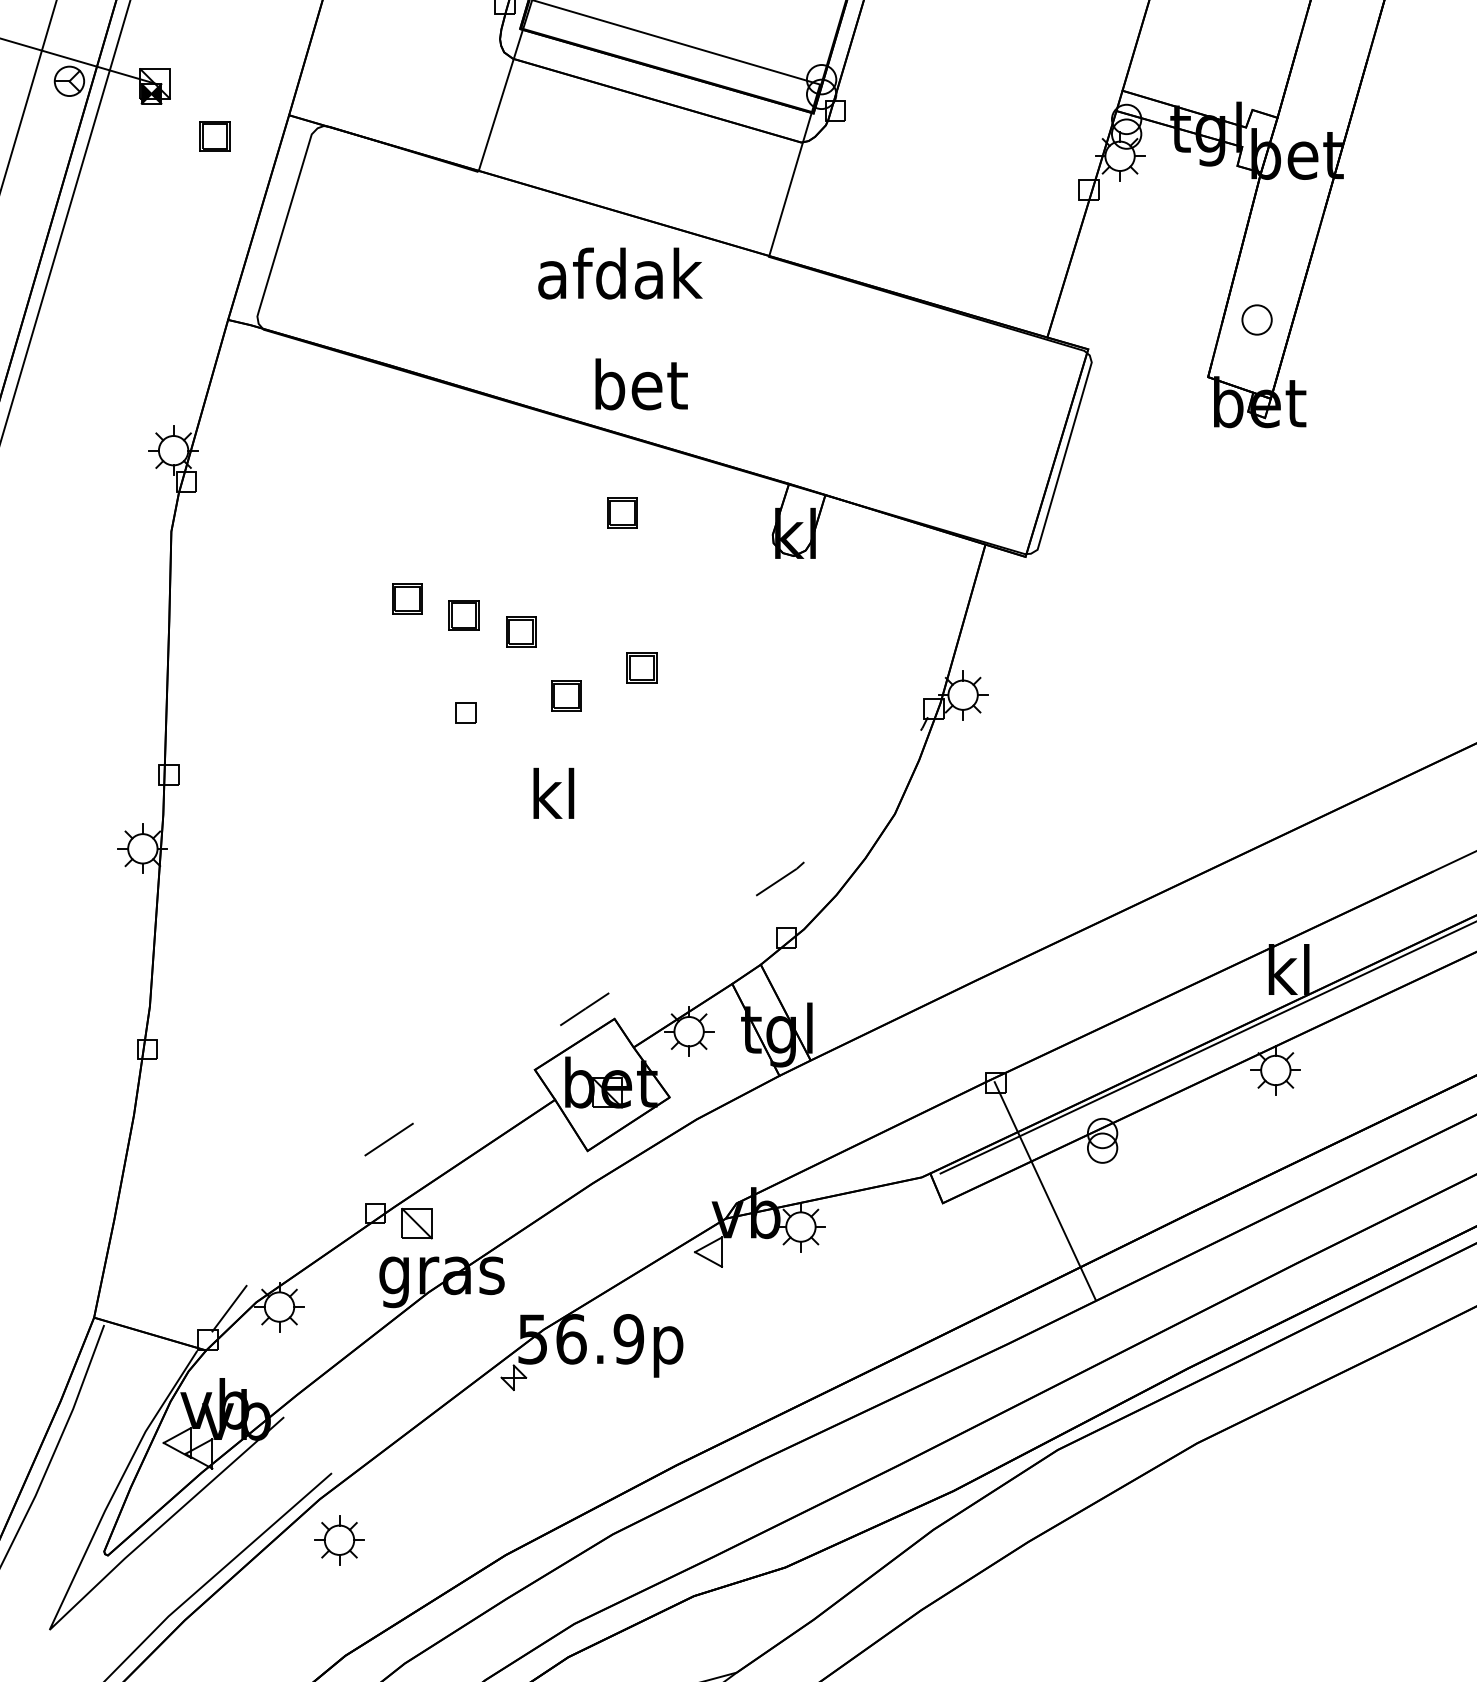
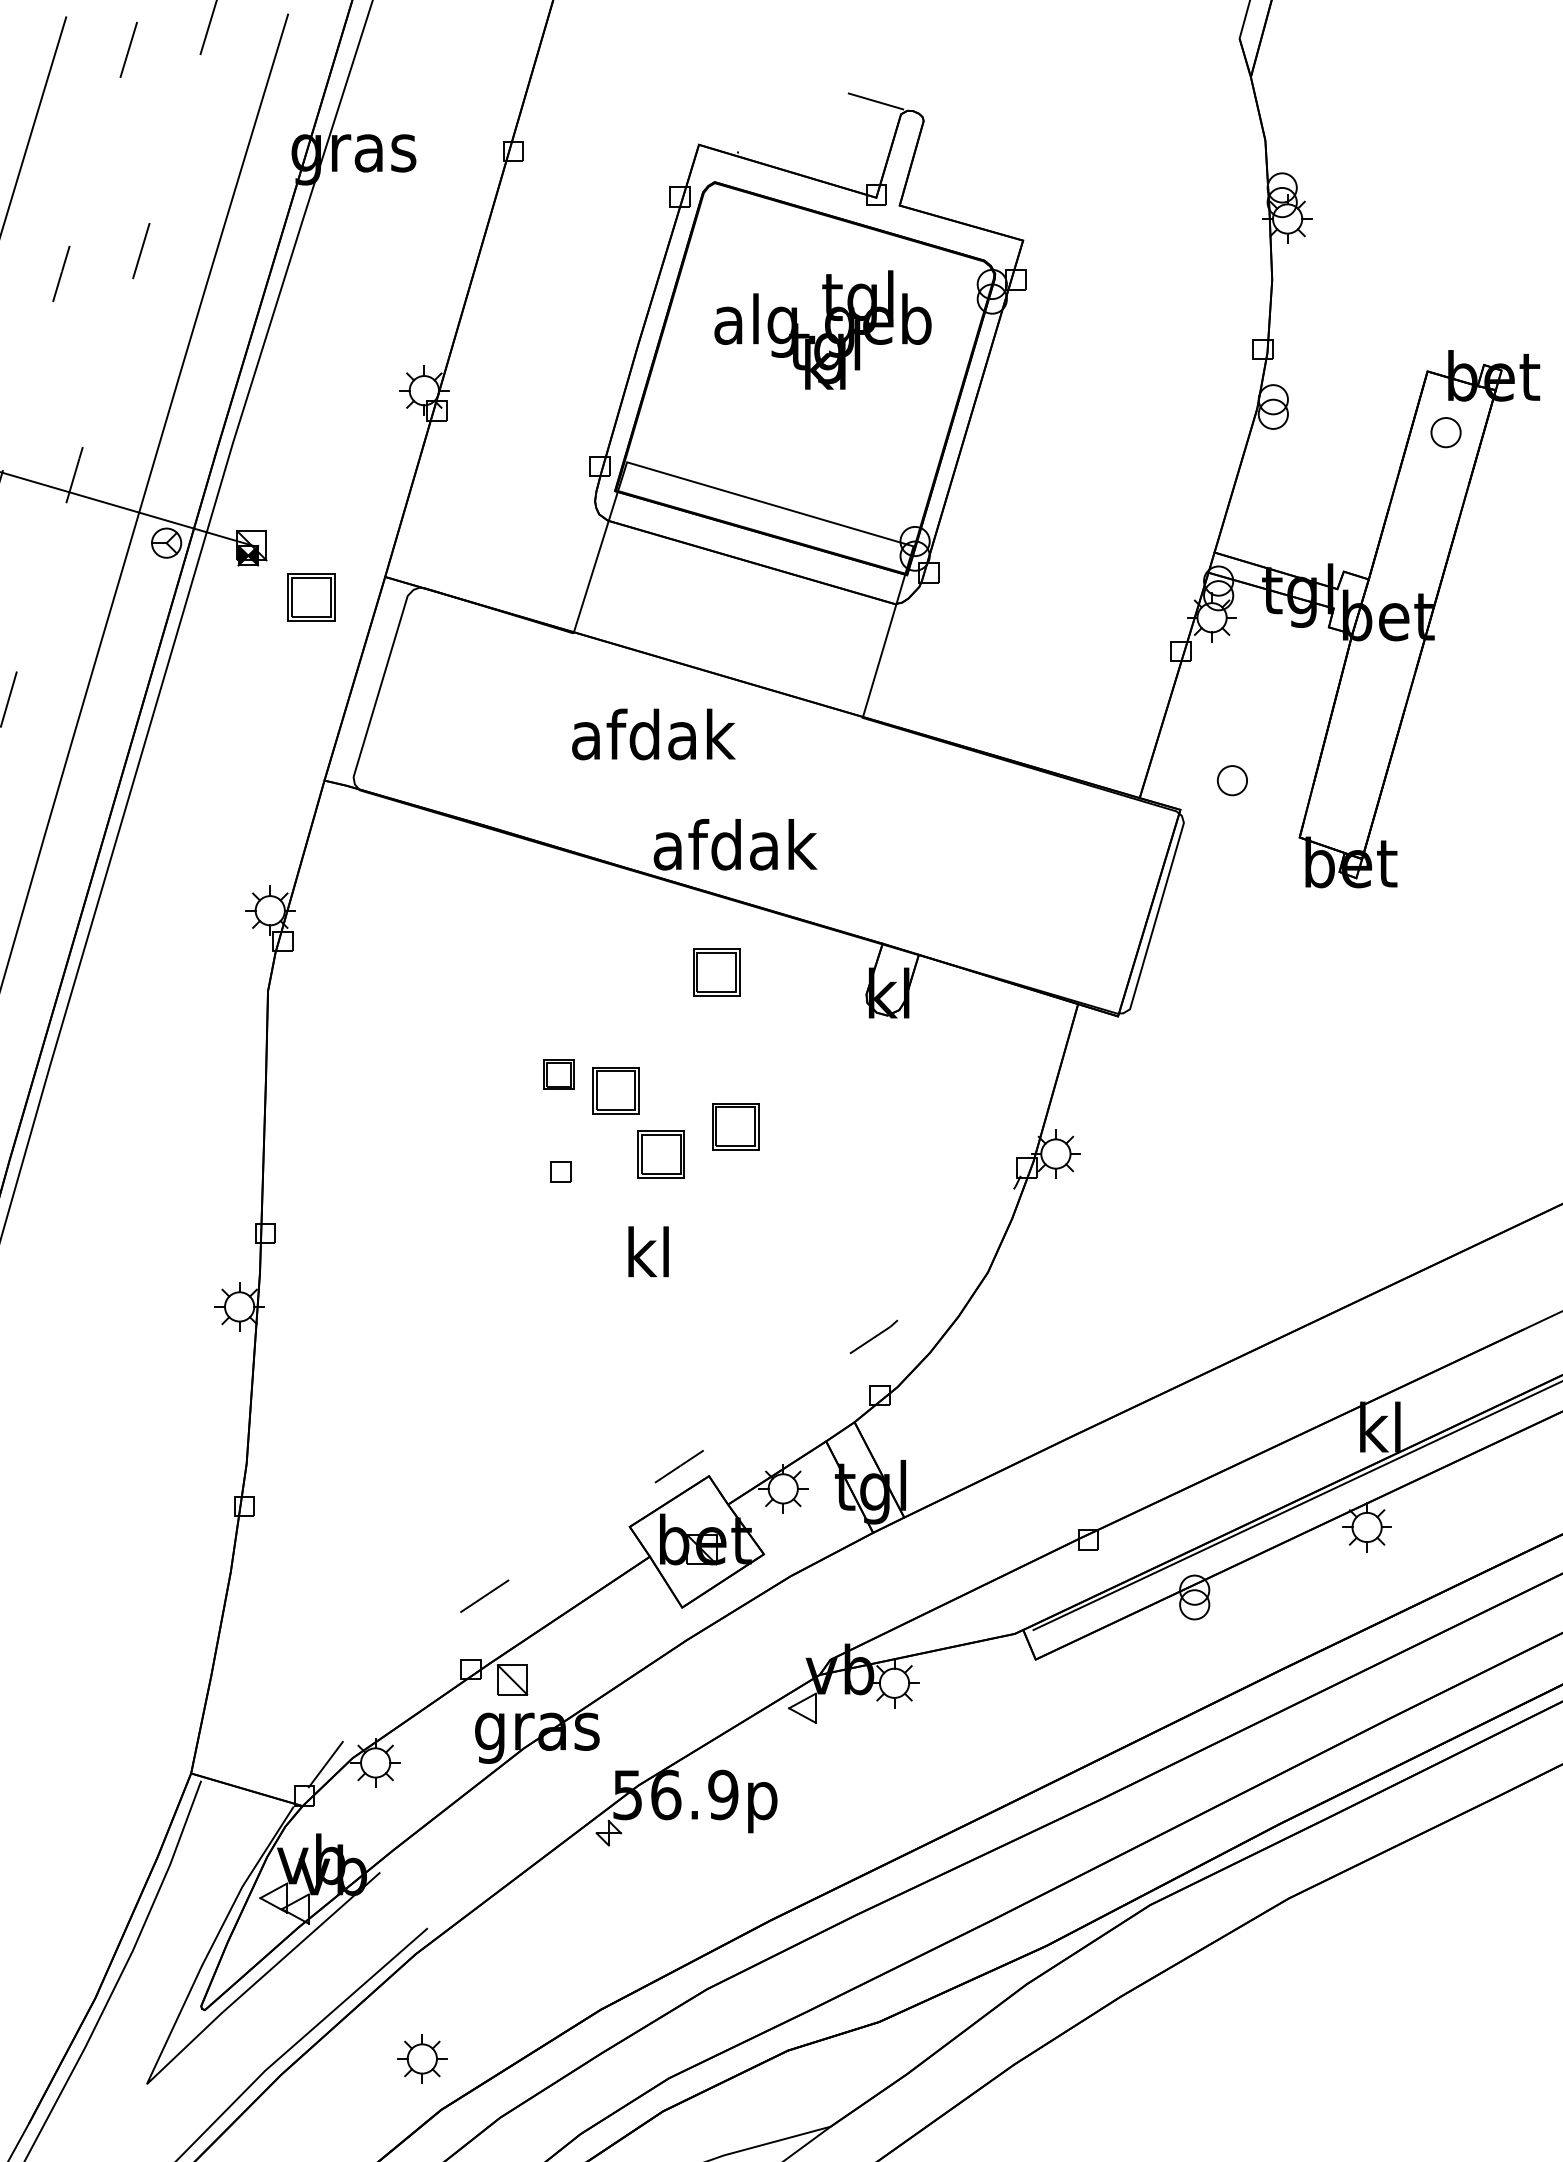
part: (215, 135) -> (311, 597), size x1.6
text: (620, 273) -> (653, 734), moved
part: (1257, 319) -> (1232, 780), moved
text: (641, 384) -> (735, 844), bet -> afdak
part: (622, 512) -> (716, 972), size x1.6
part: (407, 599) -> (502, 1058), removed
part: (521, 632) -> (616, 1091), size x1.6
part: (642, 667) -> (736, 1126), size x1.6
part: (565, 695) -> (660, 1154), size x1.6
line: (1045, 1191) -> (1137, 1647), removed
part: (339, 1539) -> (422, 2058), moved

